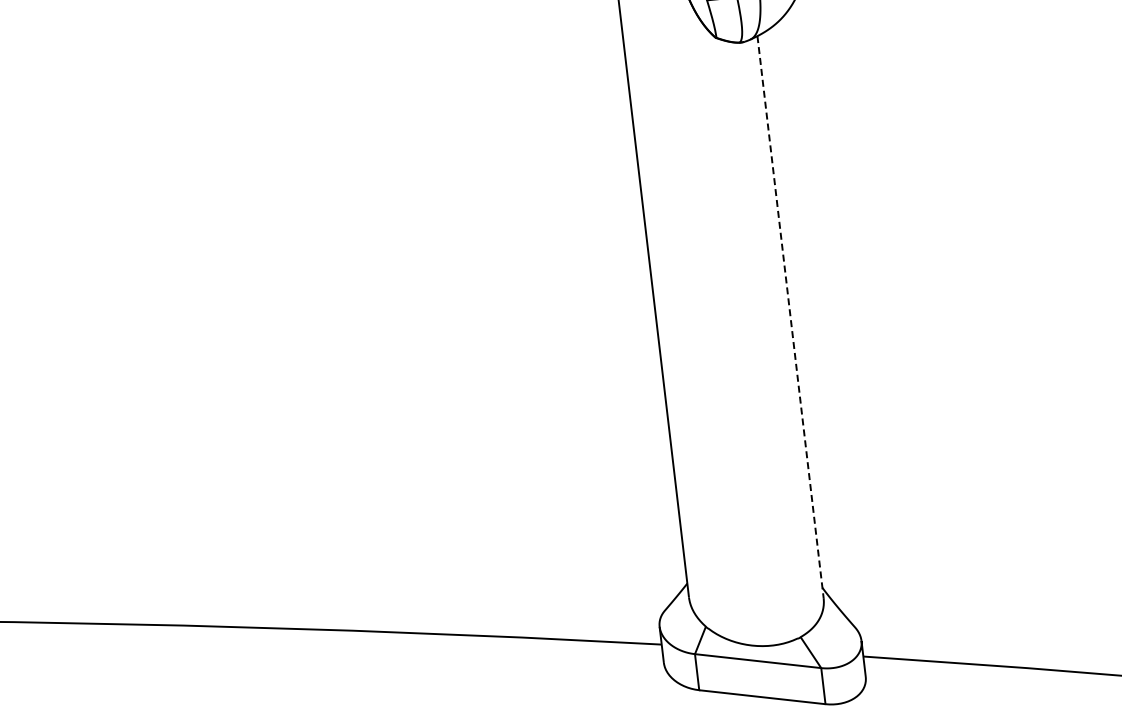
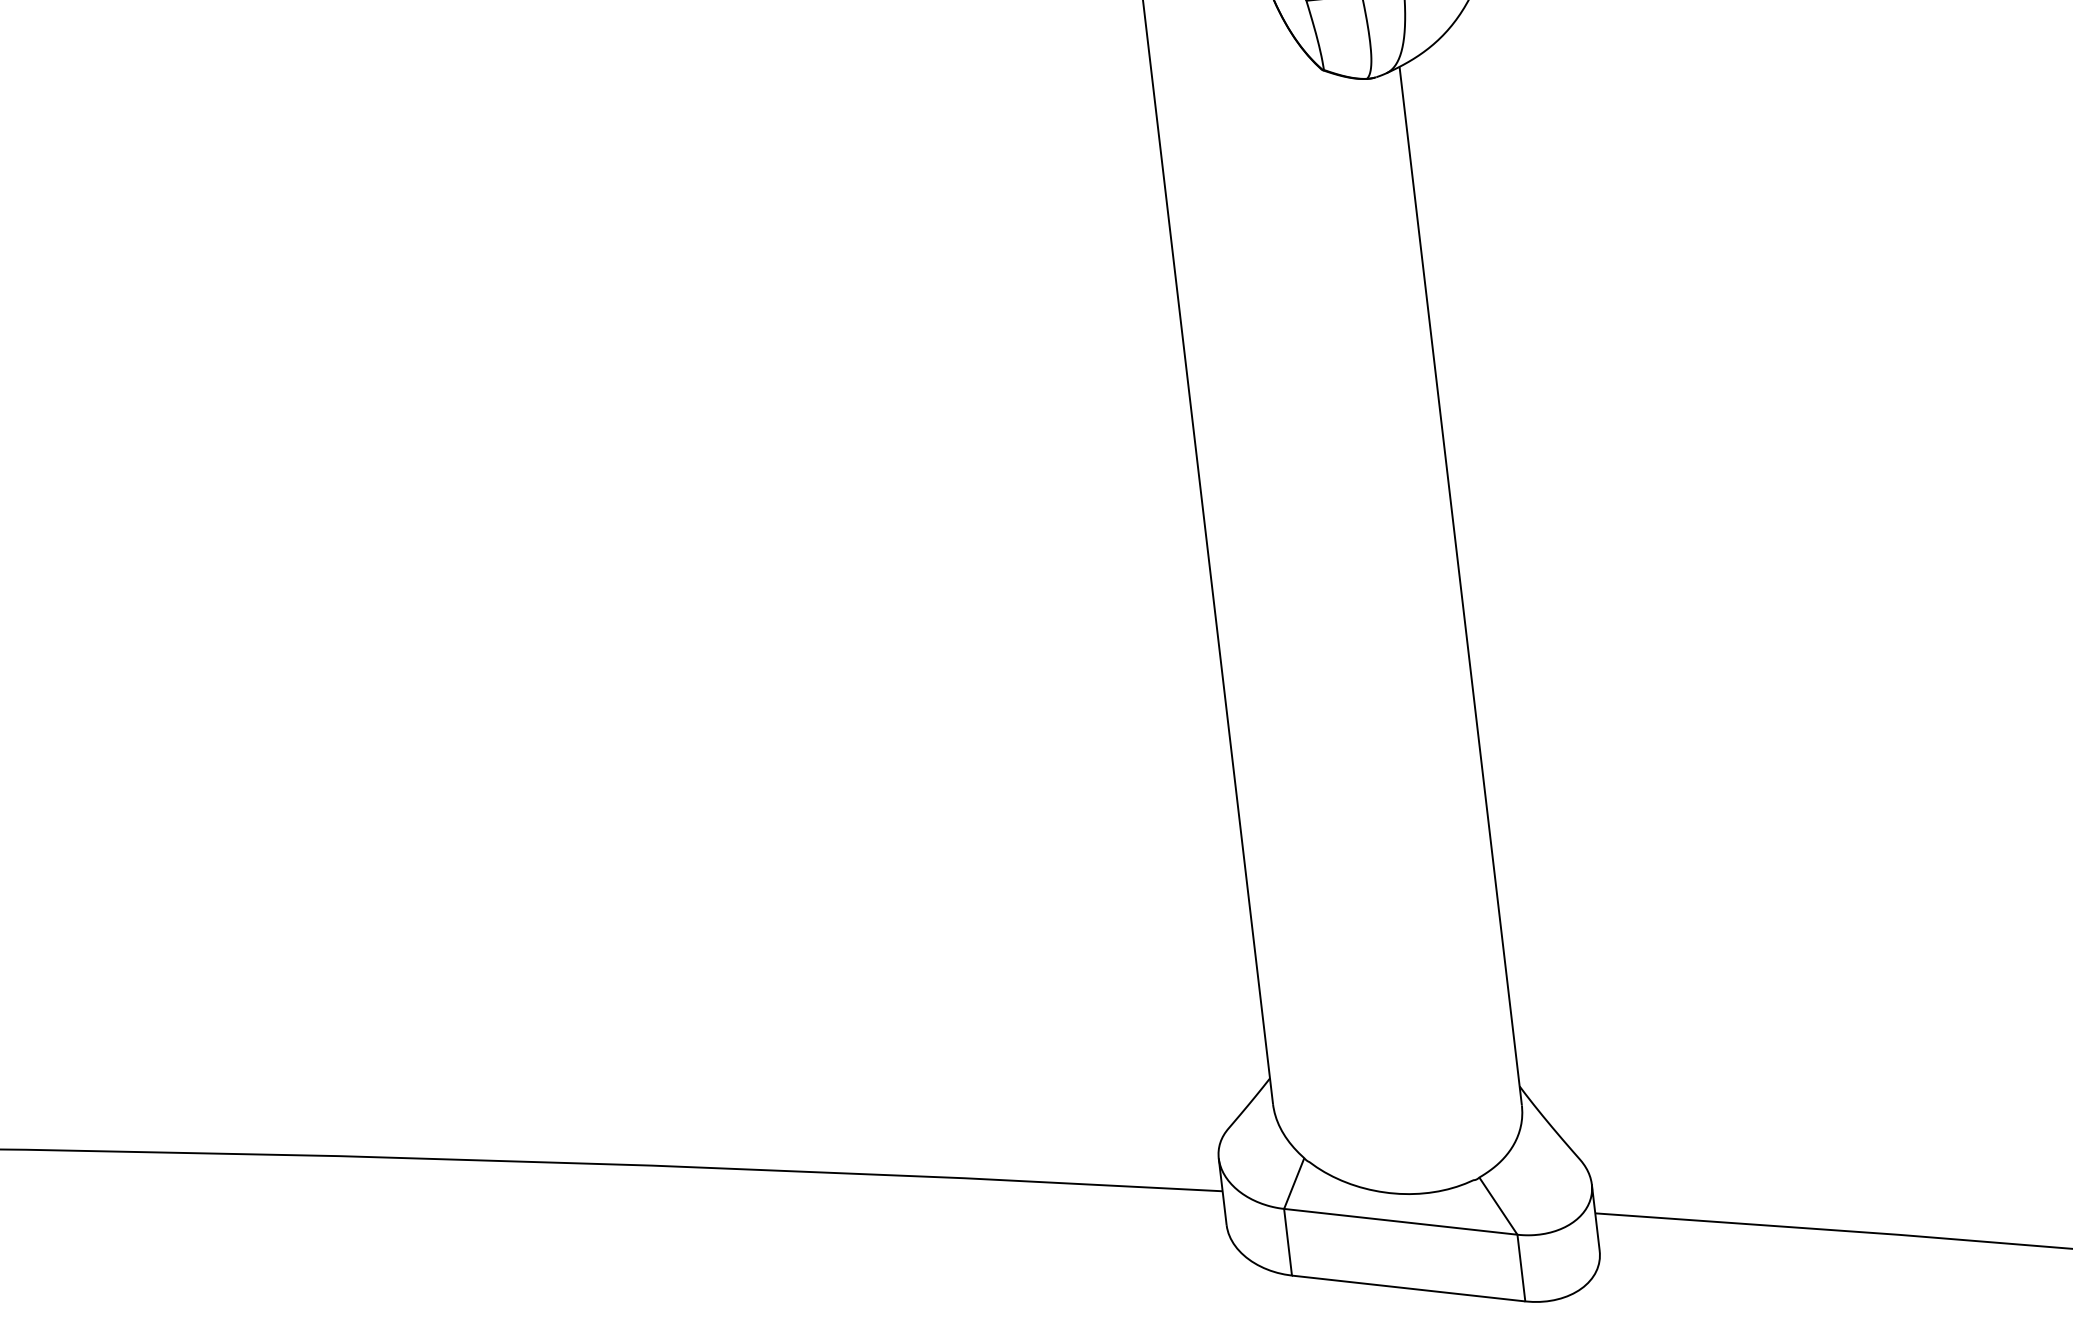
line: (790, 317) -> (1460, 586), dashed -> solid

